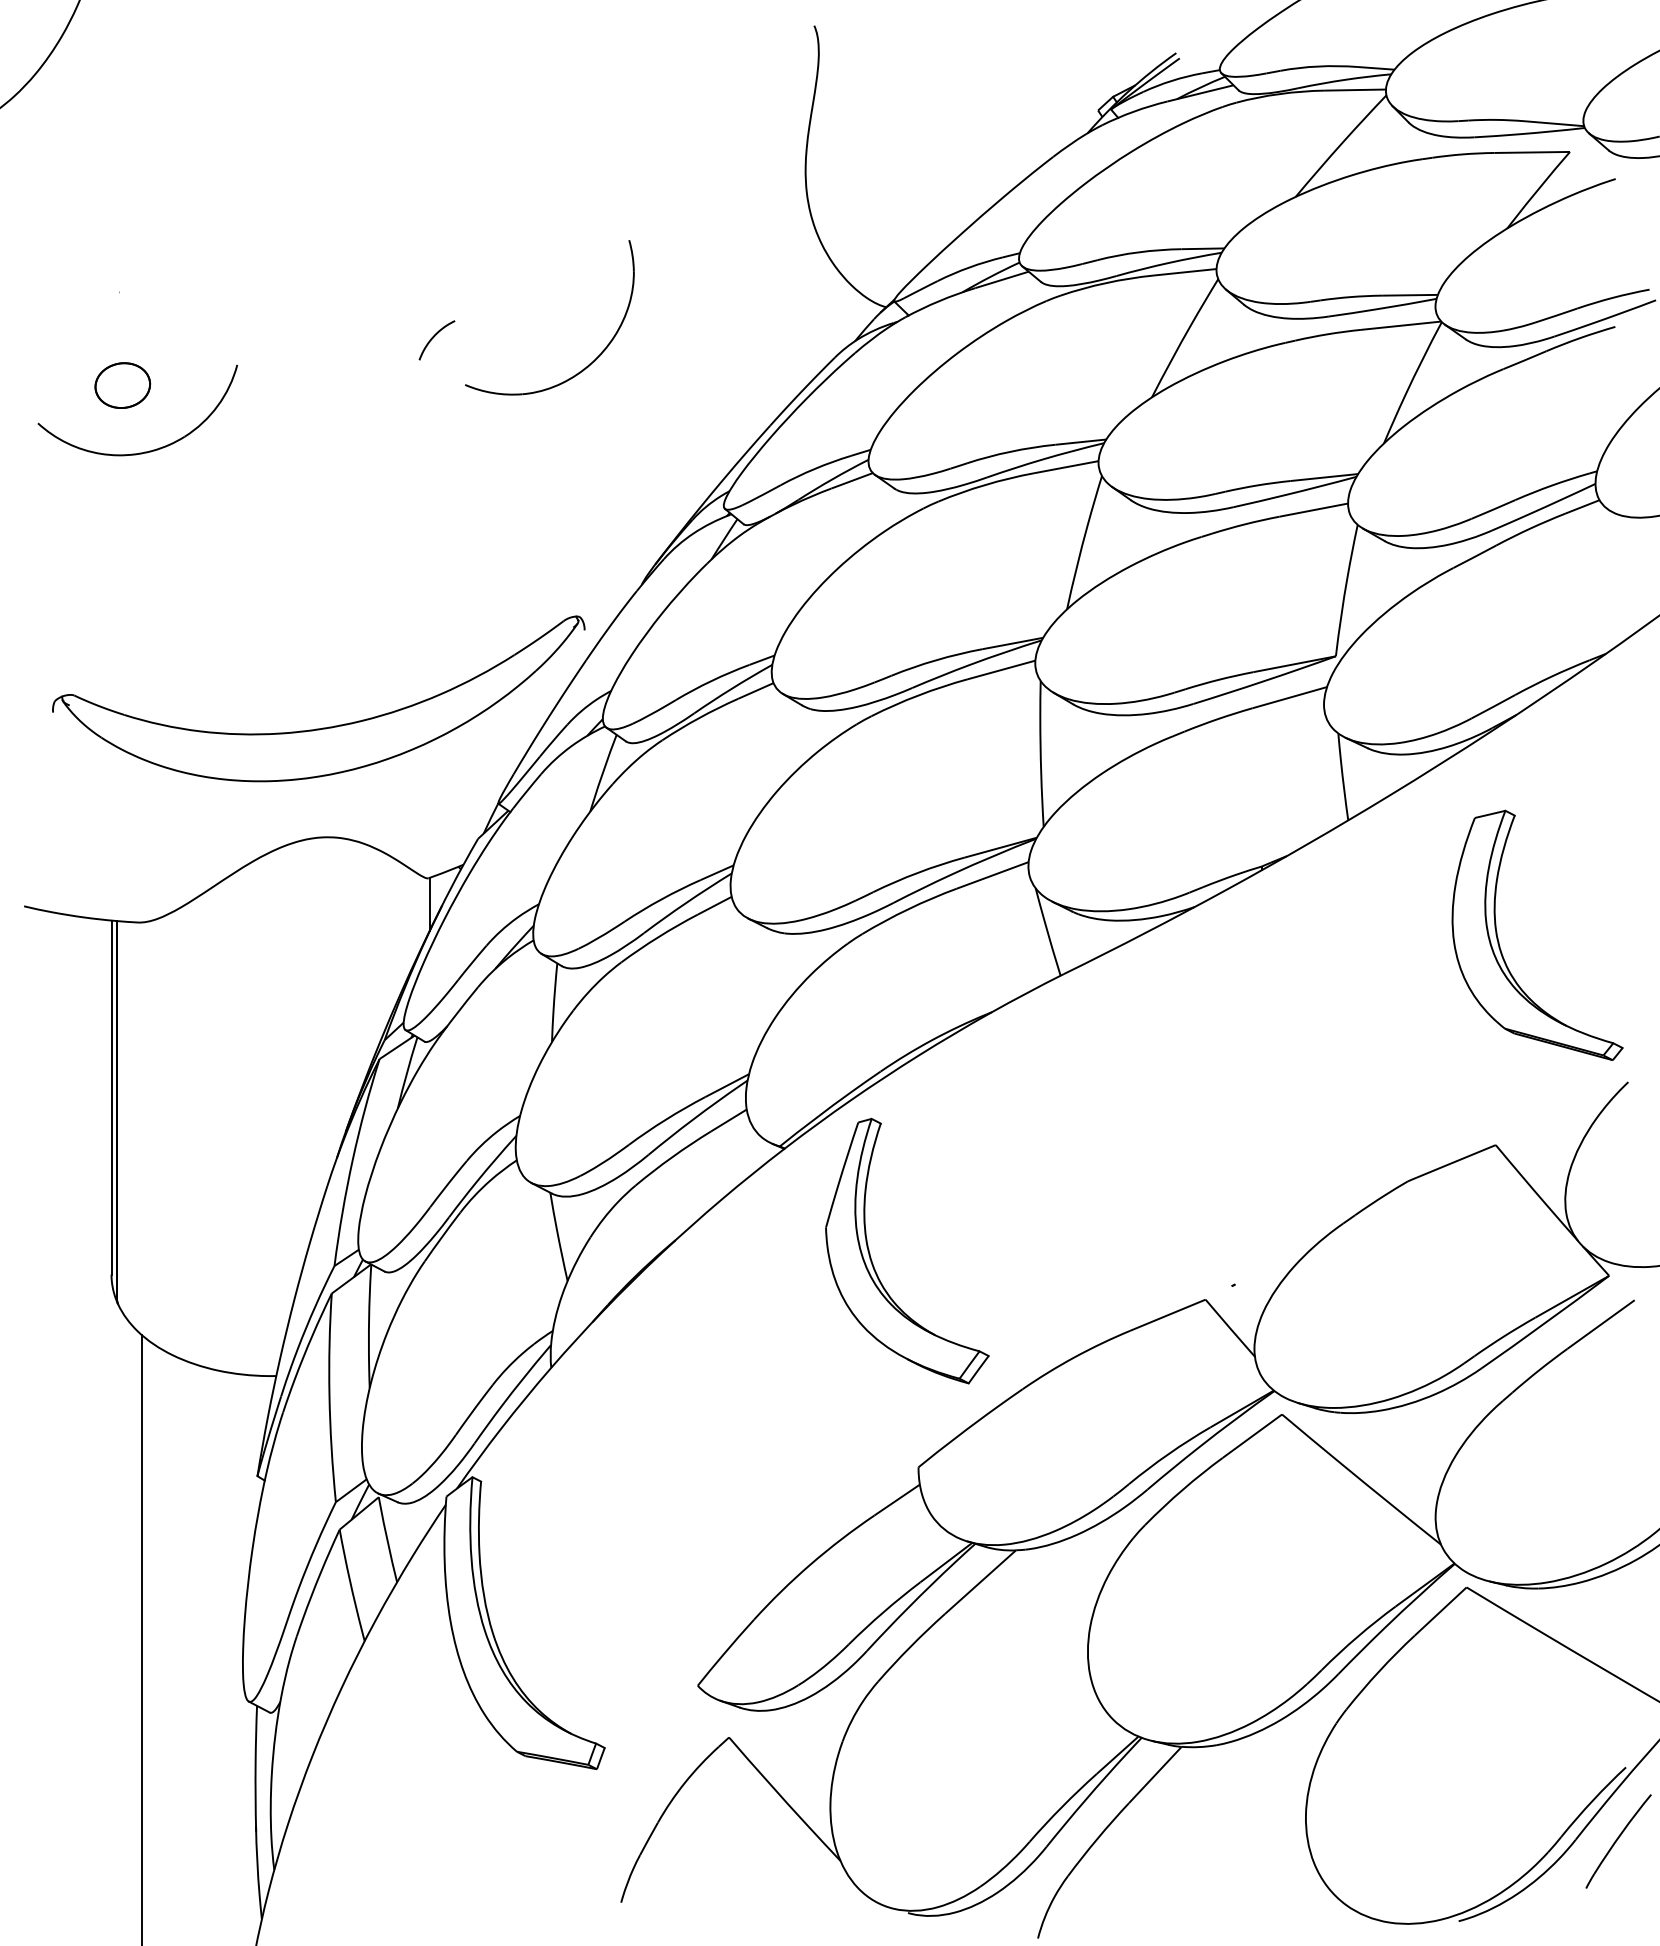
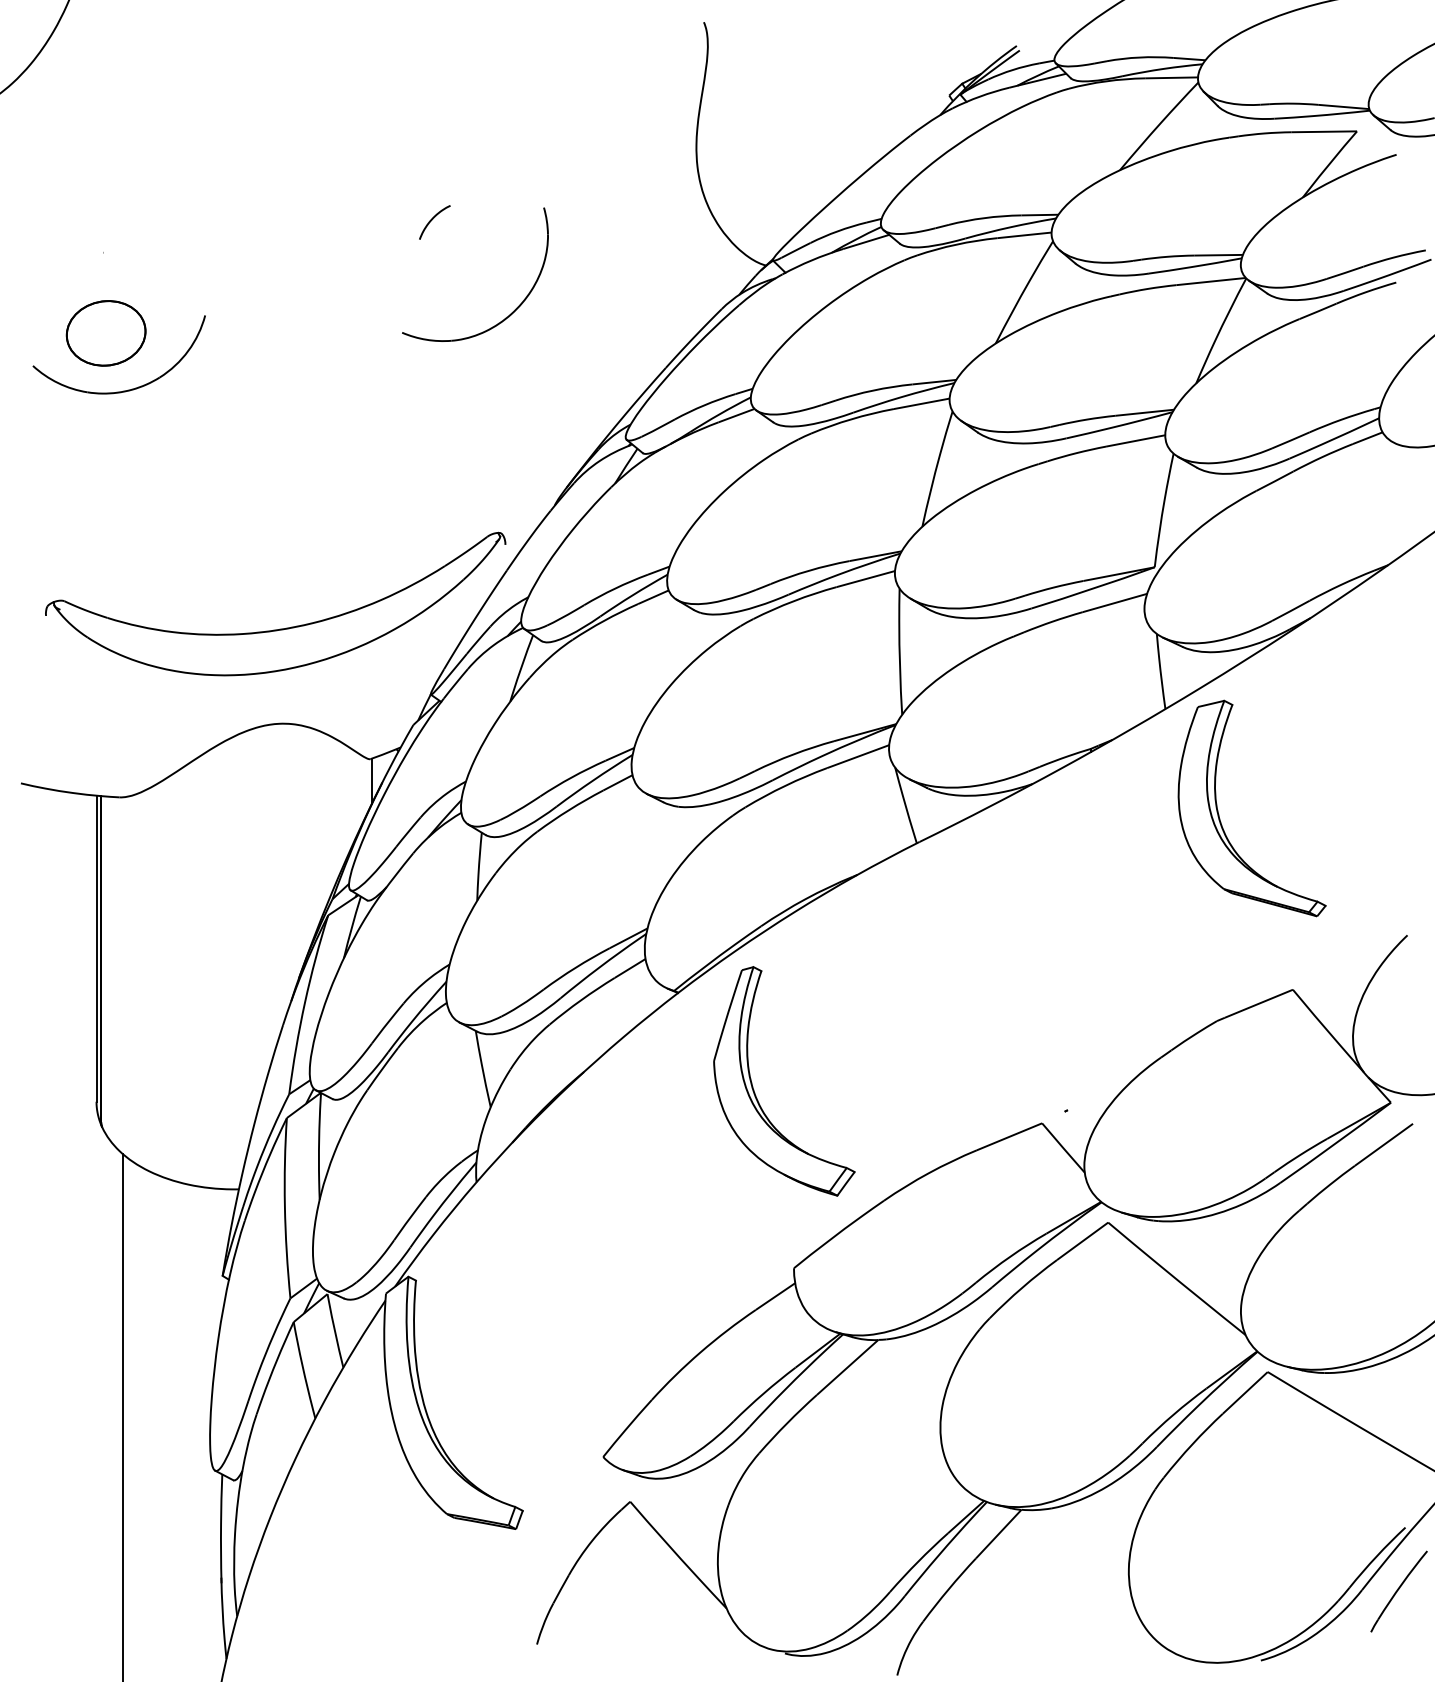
curve: (434, 337) -> (432, 220), moved
part: (122, 385) -> (106, 333), size x1.67
part: (1499, 941) -> (1219, 813), moved

